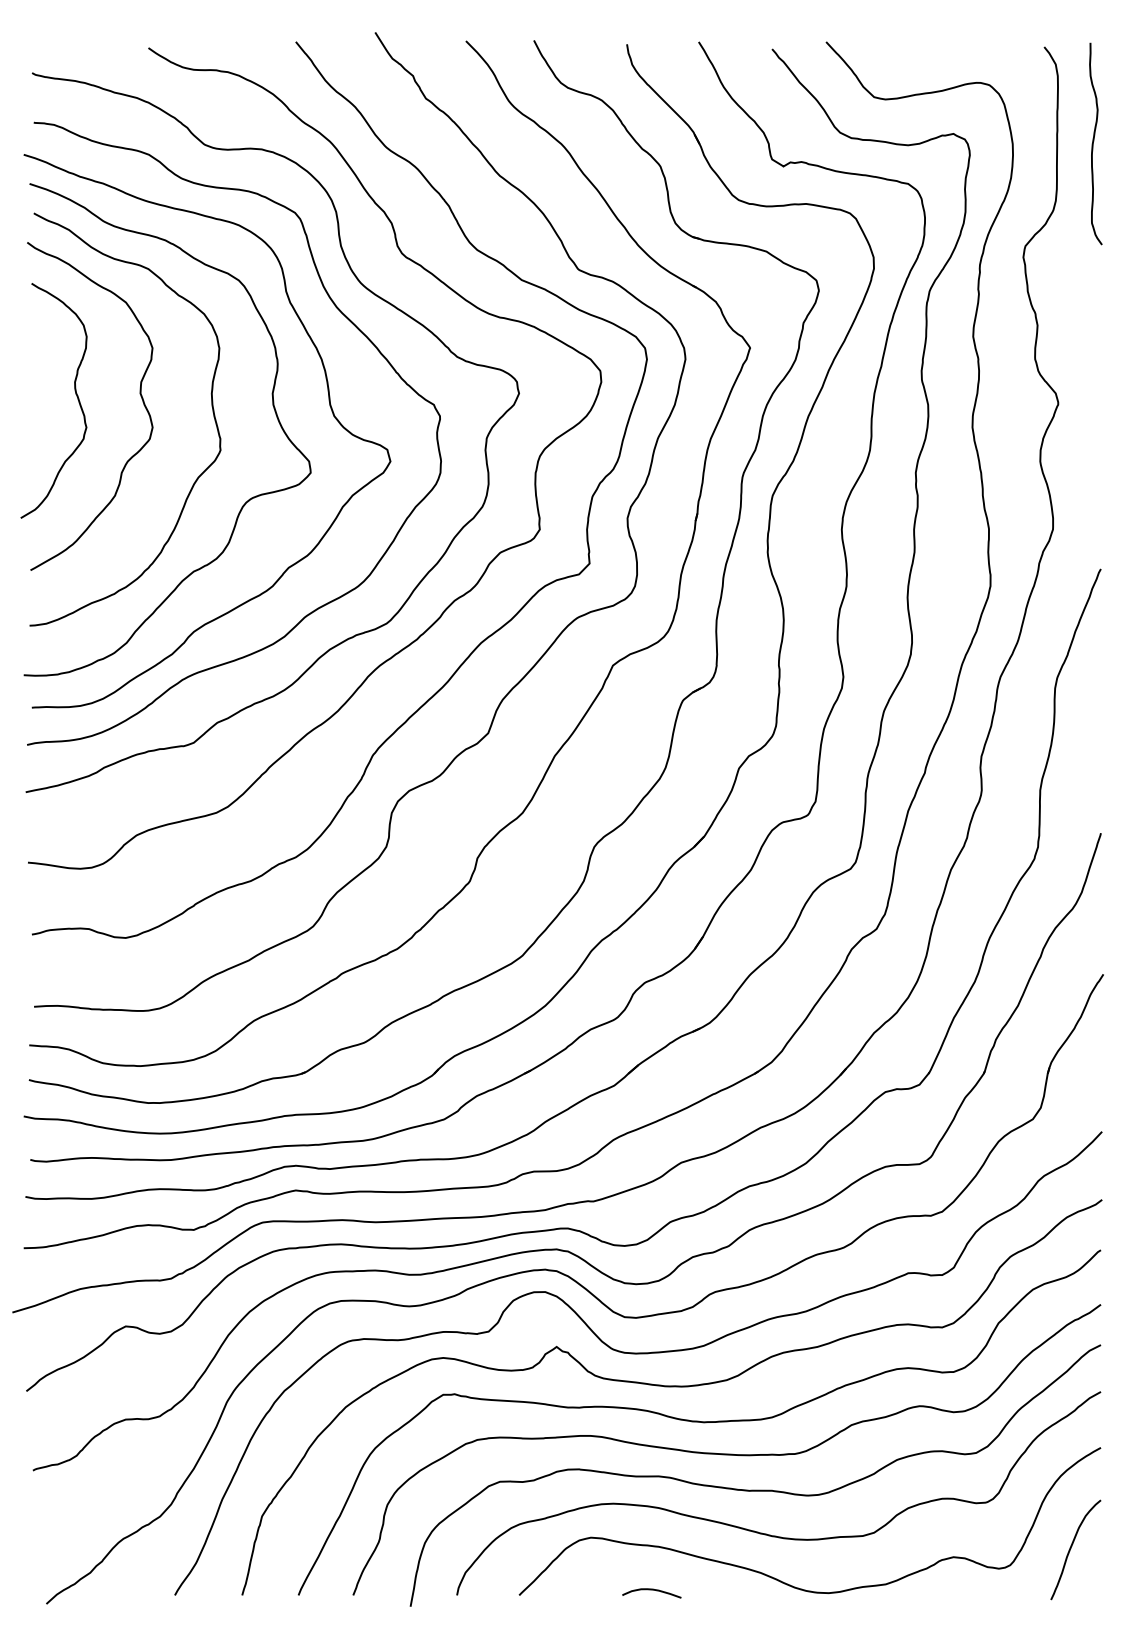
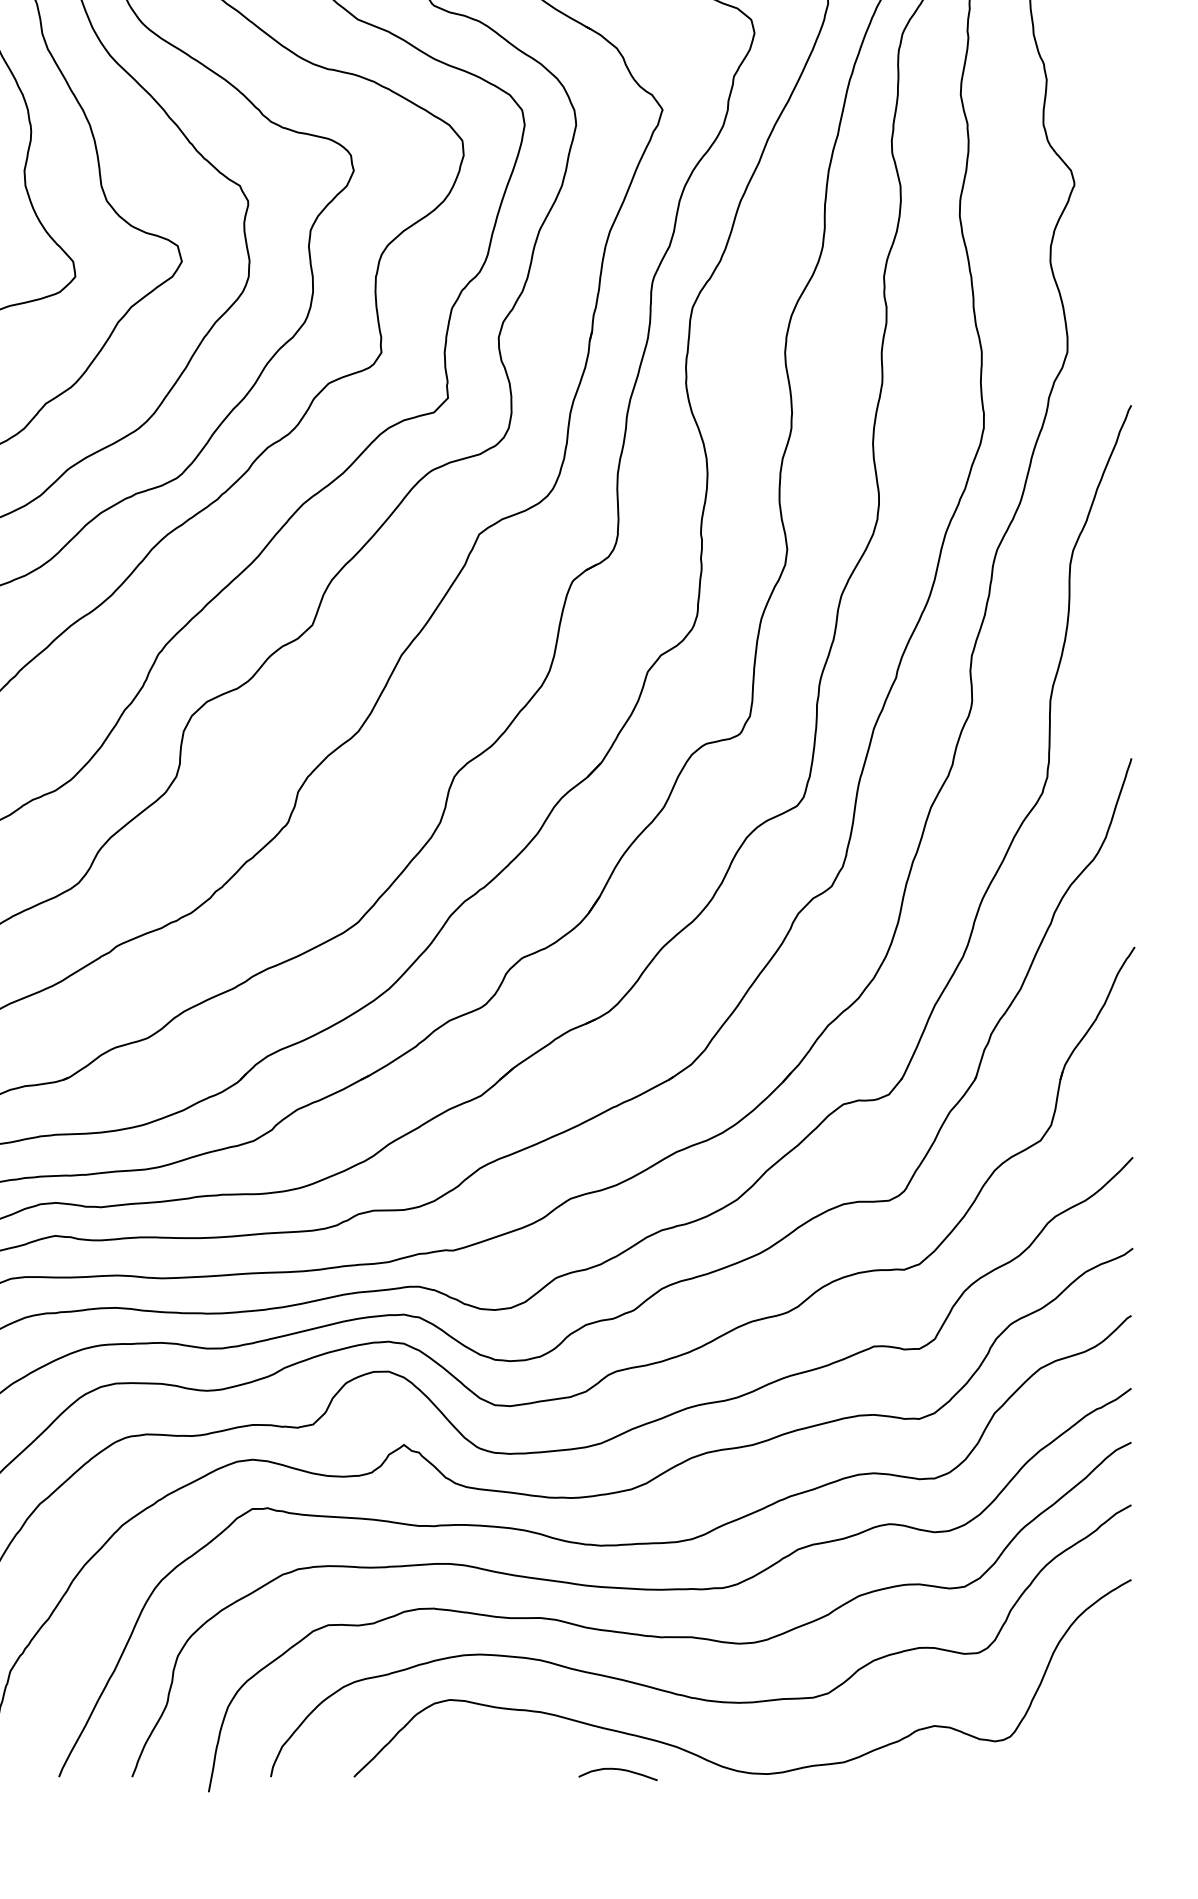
curve: (1071, 1548) -> (1092, 1714), removed
curve: (651, 1590) -> (617, 1770), moved

